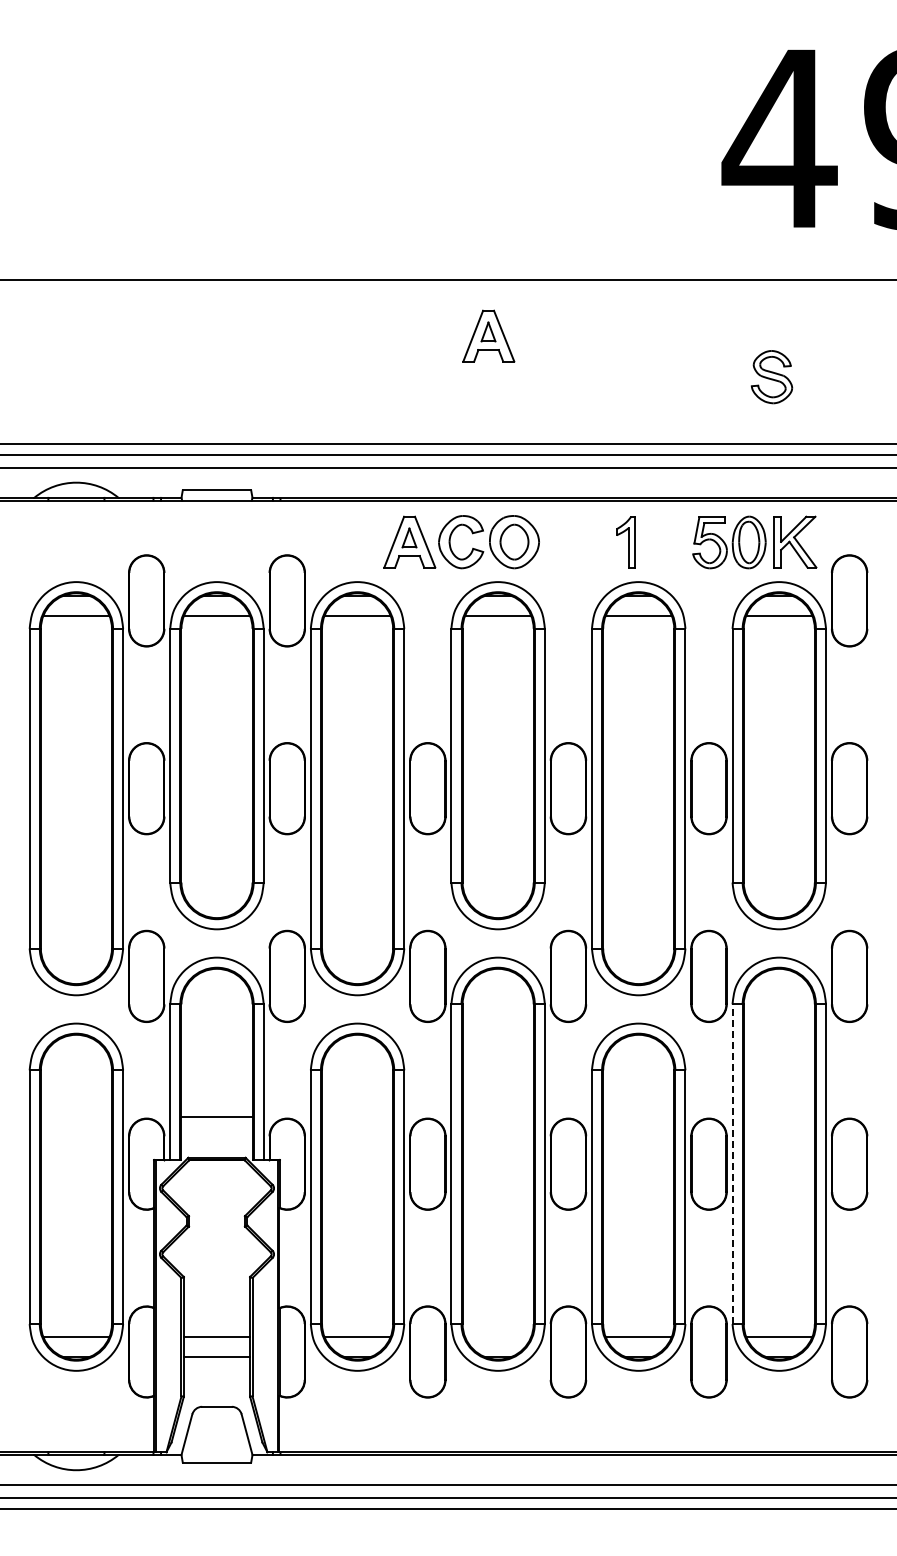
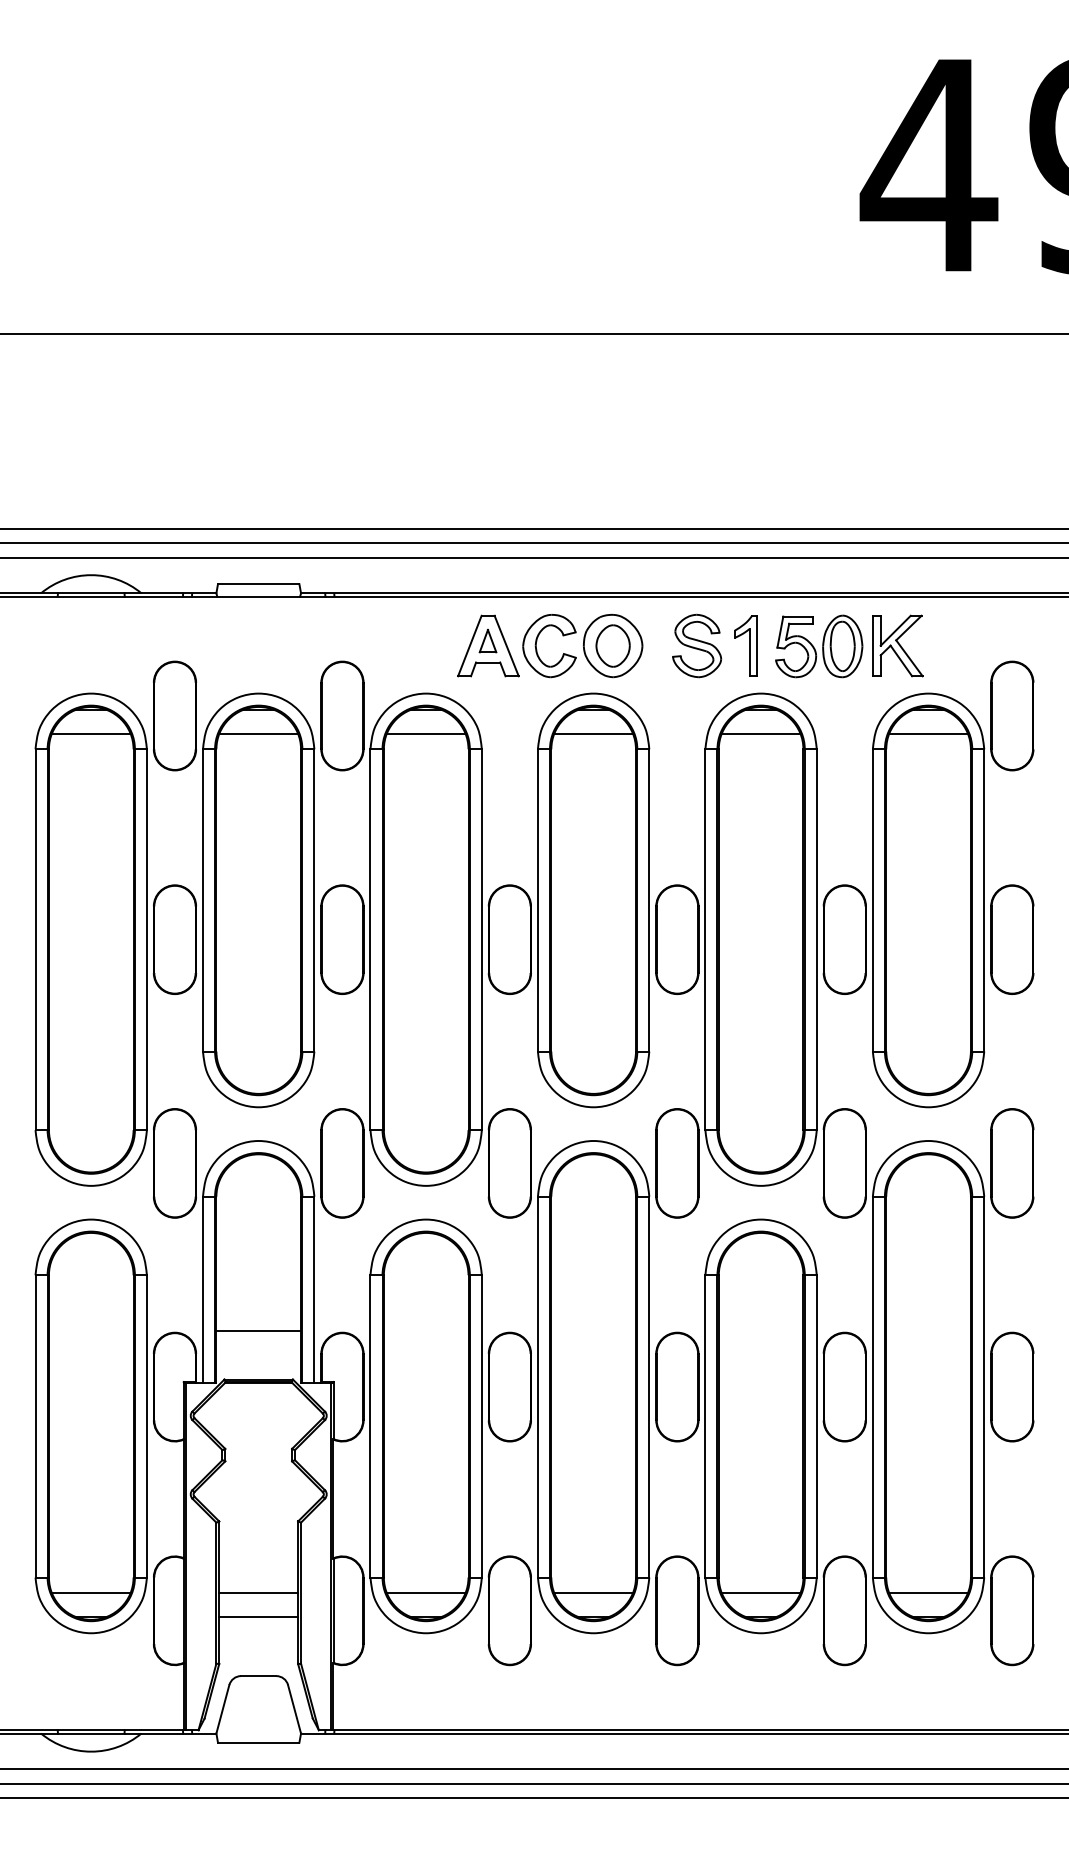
part: (488, 335) -> (582, 399), removed
part: (771, 377) -> (696, 646), moved
part: (754, 542) -> (849, 646), moved
line: (732, 1164) -> (872, 1387), dashed -> solid
line: (497, 1336) -> (592, 1592), added

